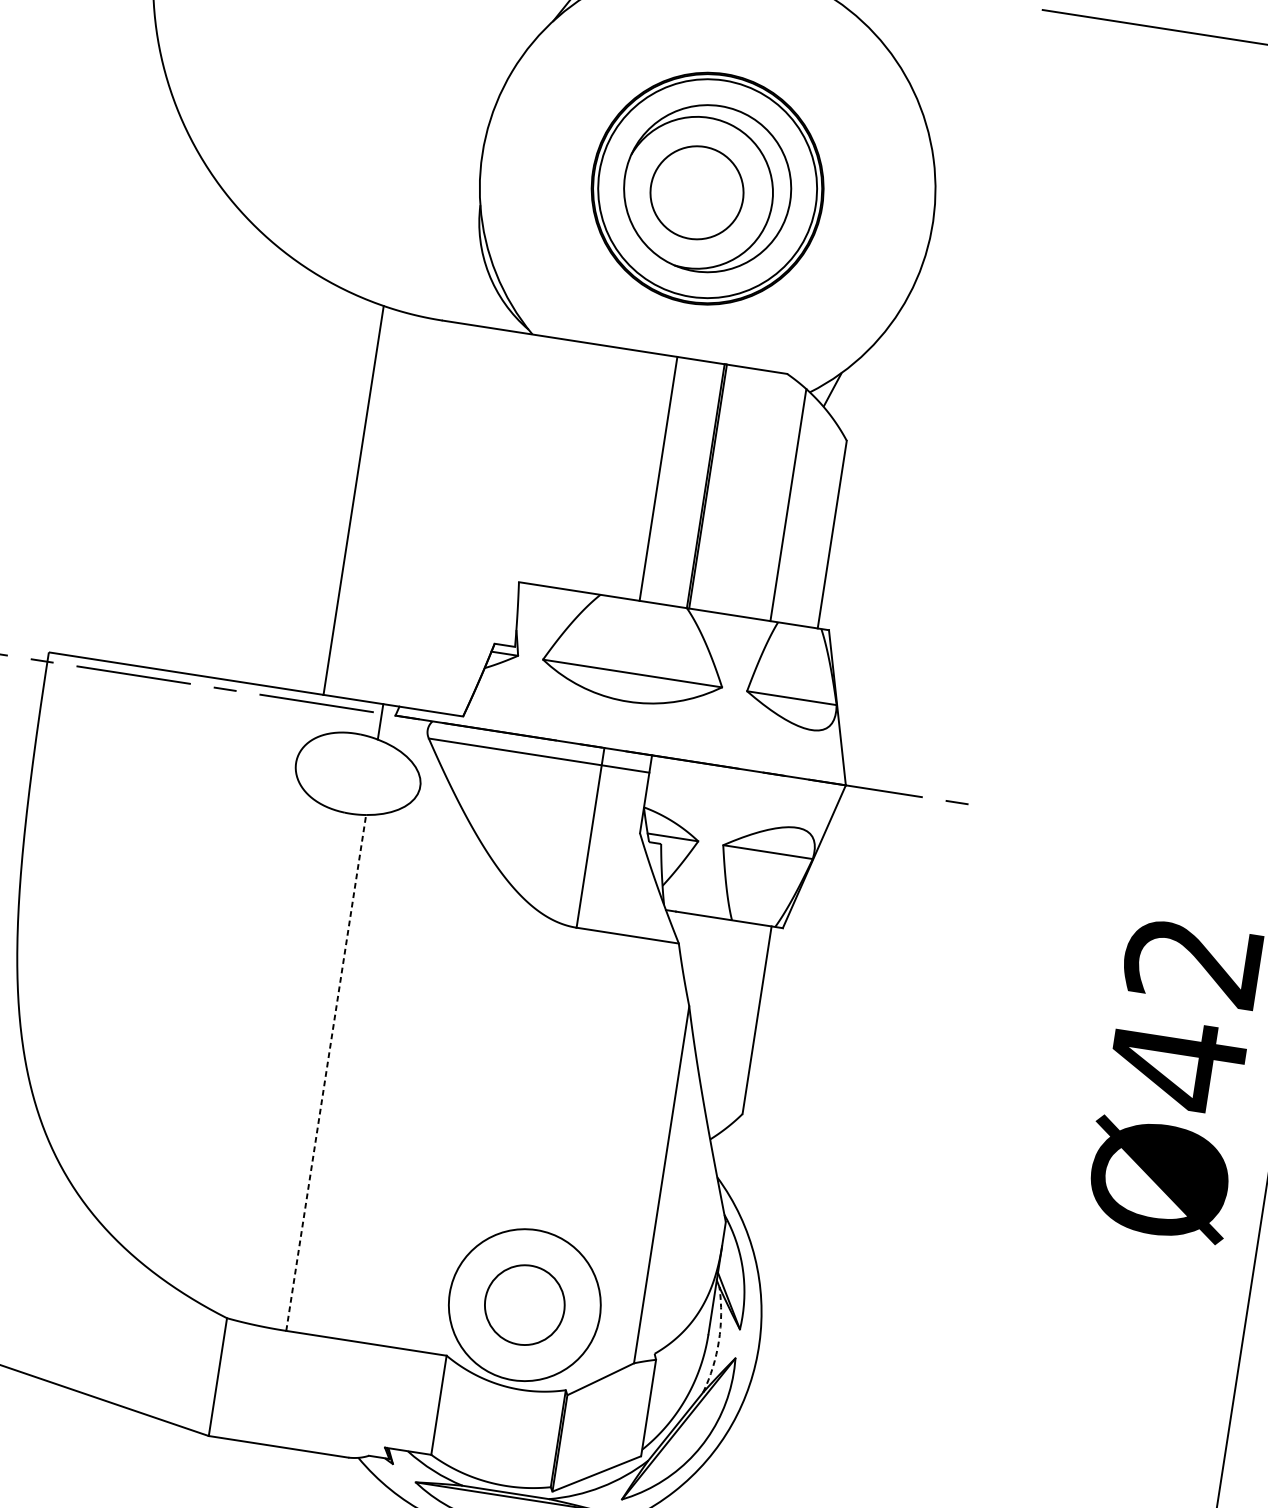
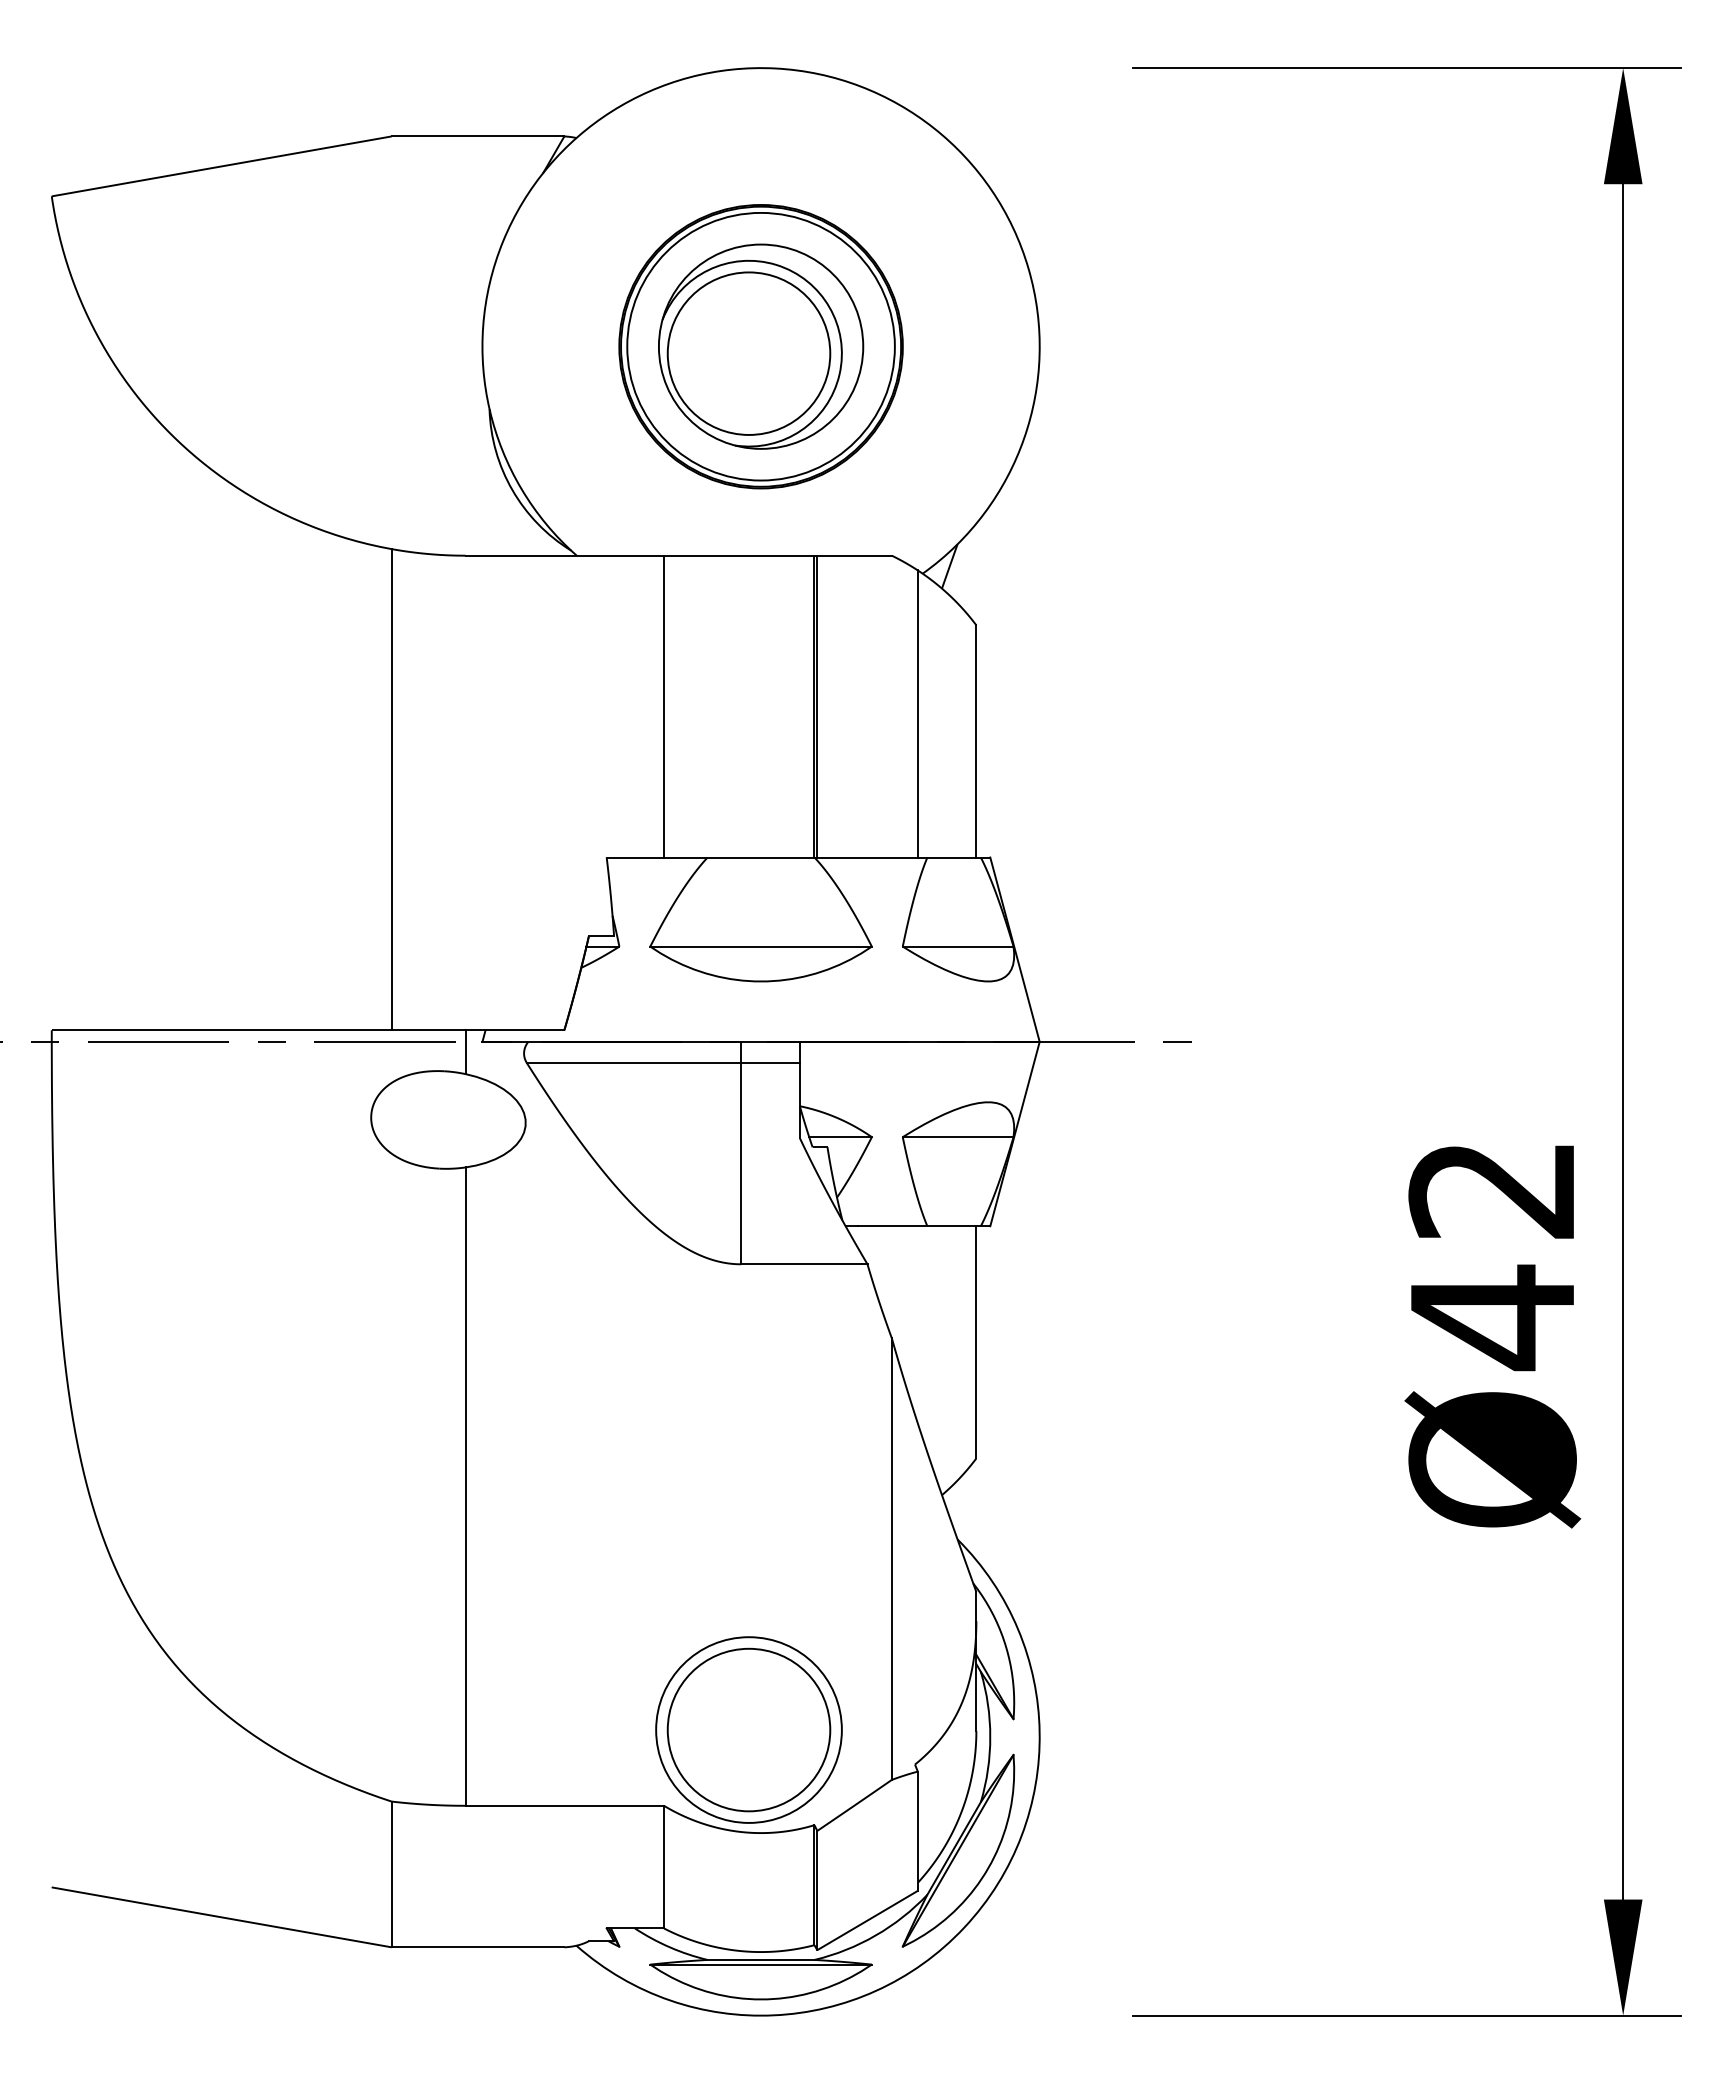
circle: (696, 192) -> (748, 353), size x1.43
line: (658, 478) -> (663, 706), moved
line: (326, 1072) -> (465, 1486), dashed -> solid
circle: (524, 1304) -> (748, 1729), size x1.67
arc: (719, 1341) -> (990, 1737), dashed -> solid

